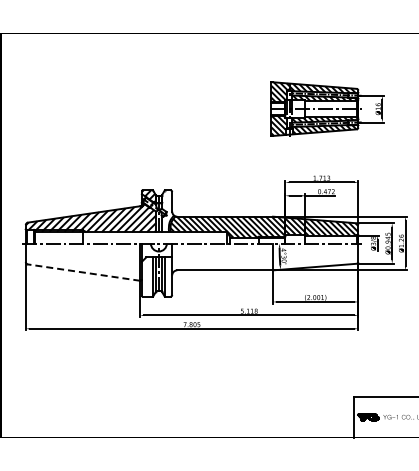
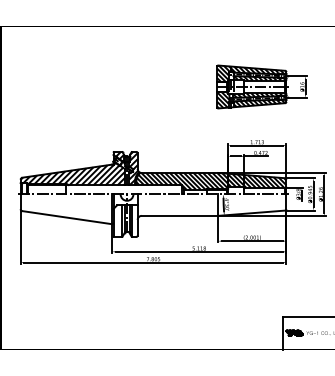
hatch: (167, 211) -> (133, 168), added
line: (84, 272) -> (67, 217), dashed -> solid

